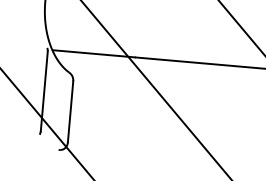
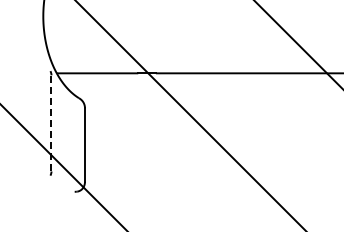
line: (44, 90) -> (51, 122), solid -> dashed

